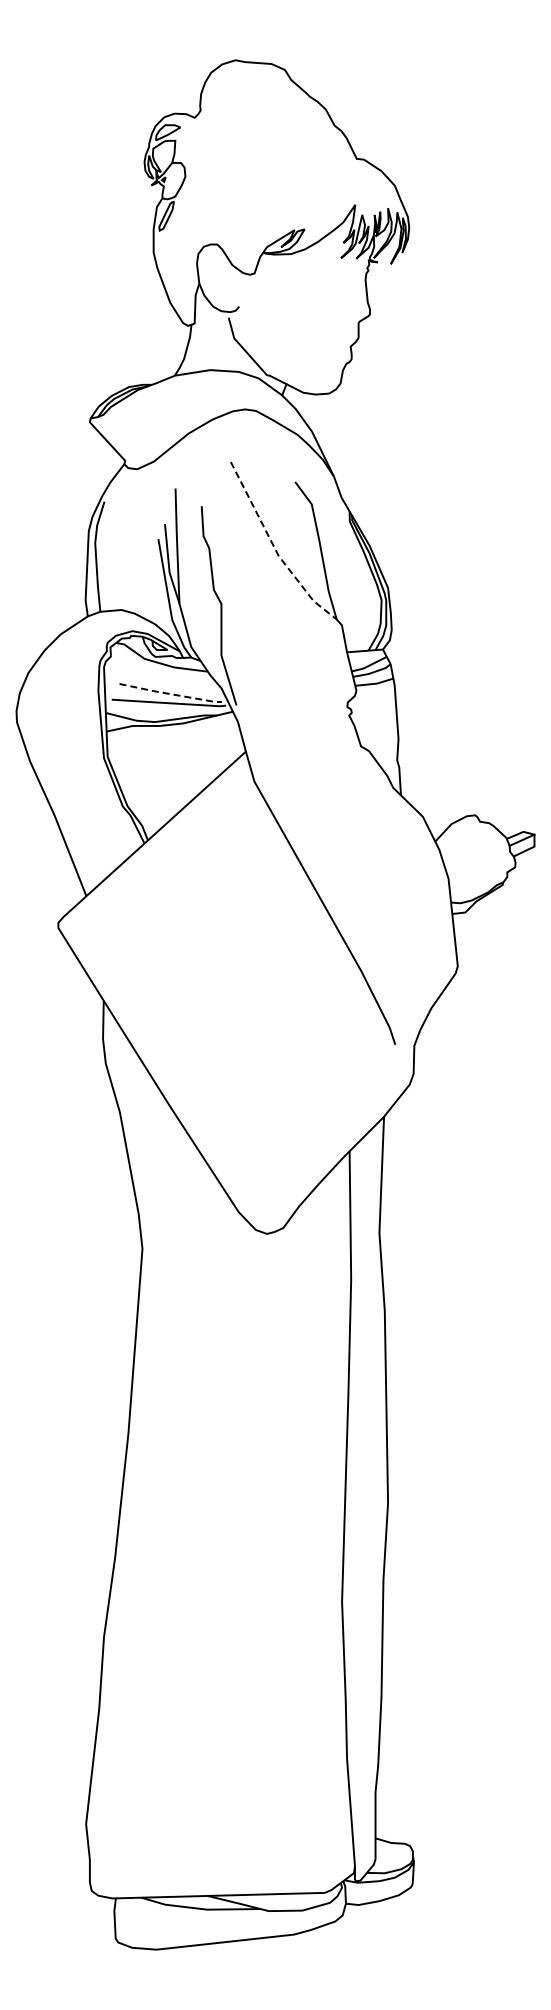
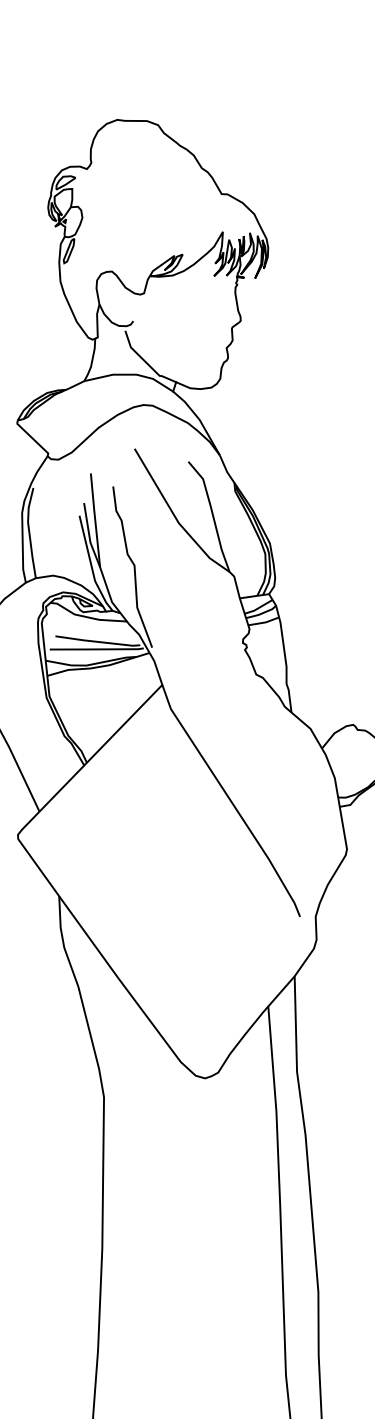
line: (275, 548) -> (175, 517), dashed -> solid
line: (171, 694) -> (98, 642), dashed -> solid

